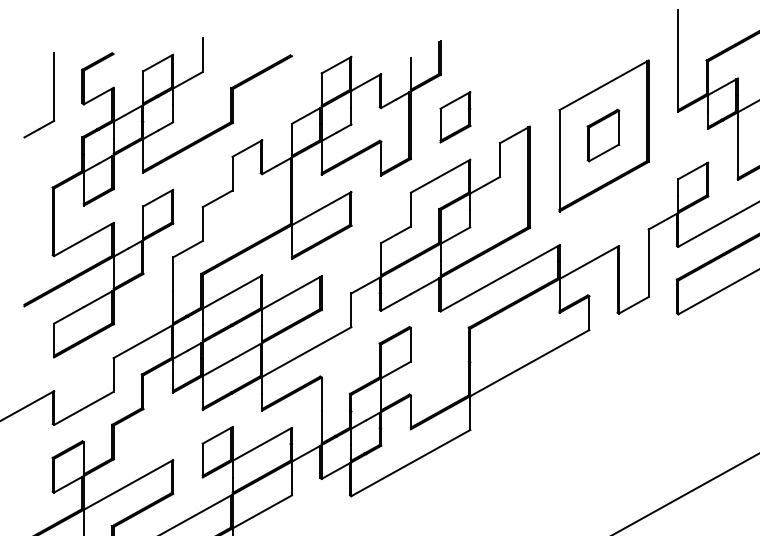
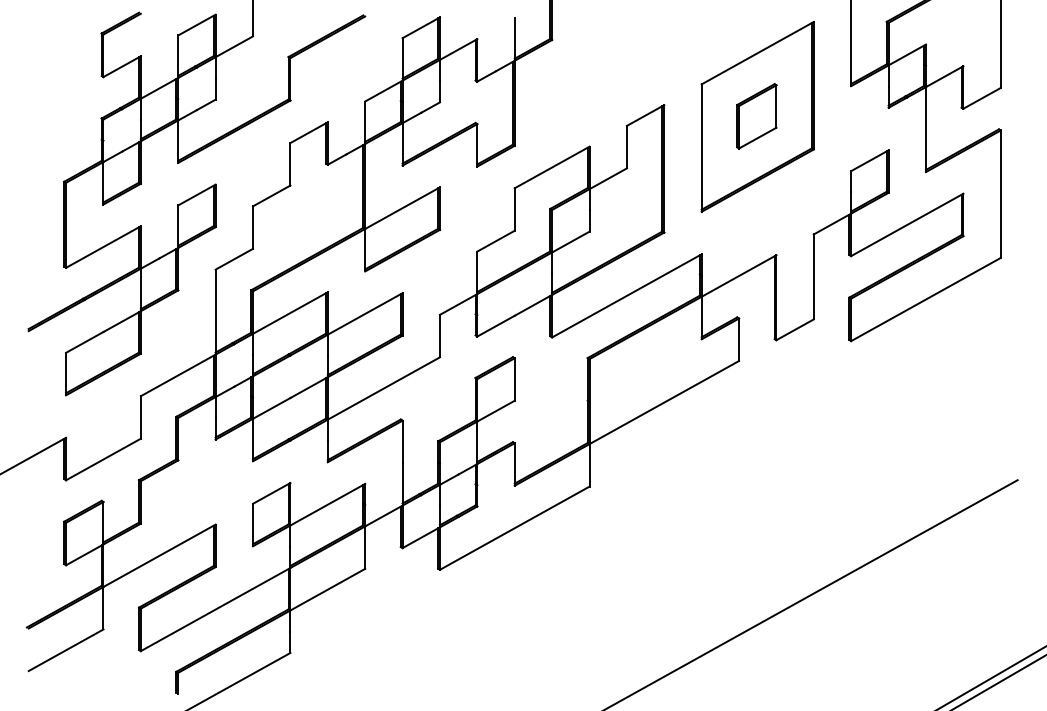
part: (53, 95) -> (65, 65), removed
part: (455, 116) -> (570, 92), removed

